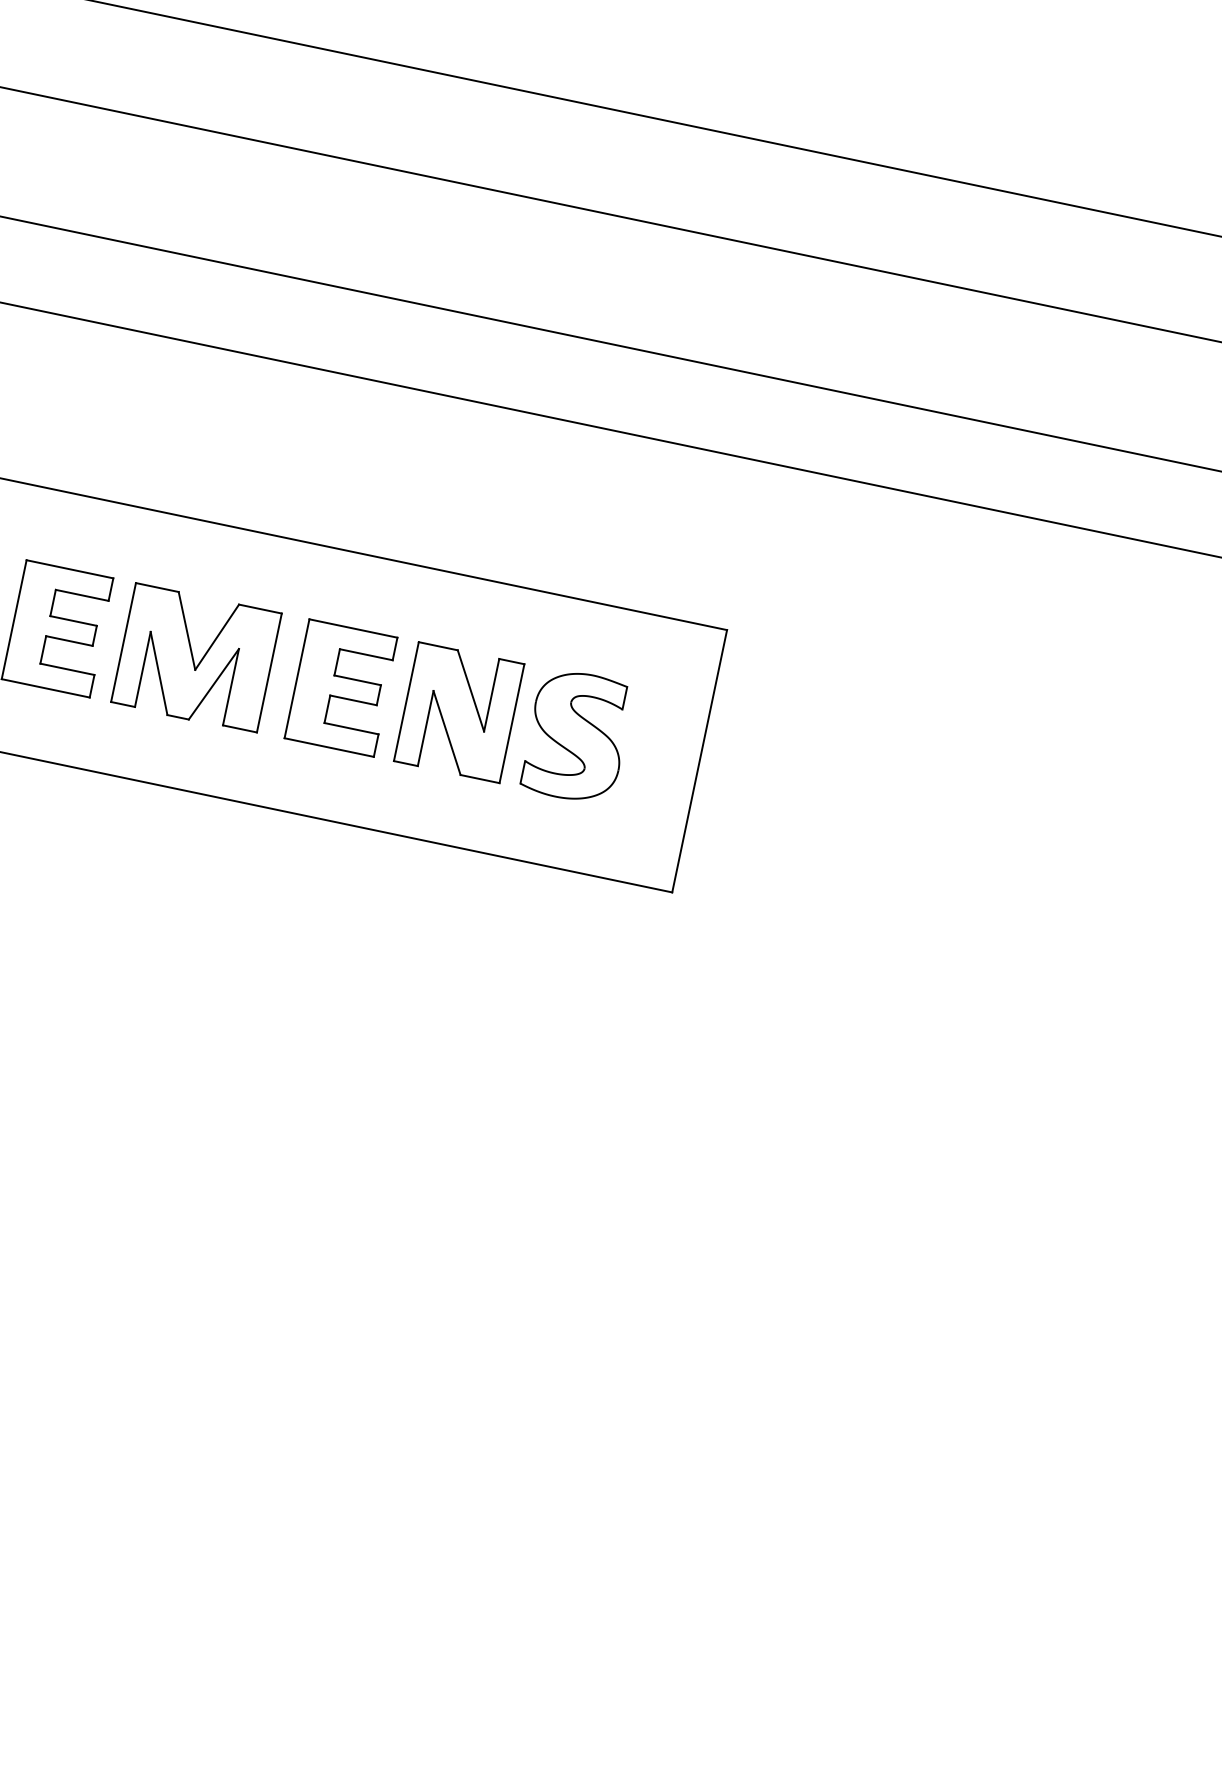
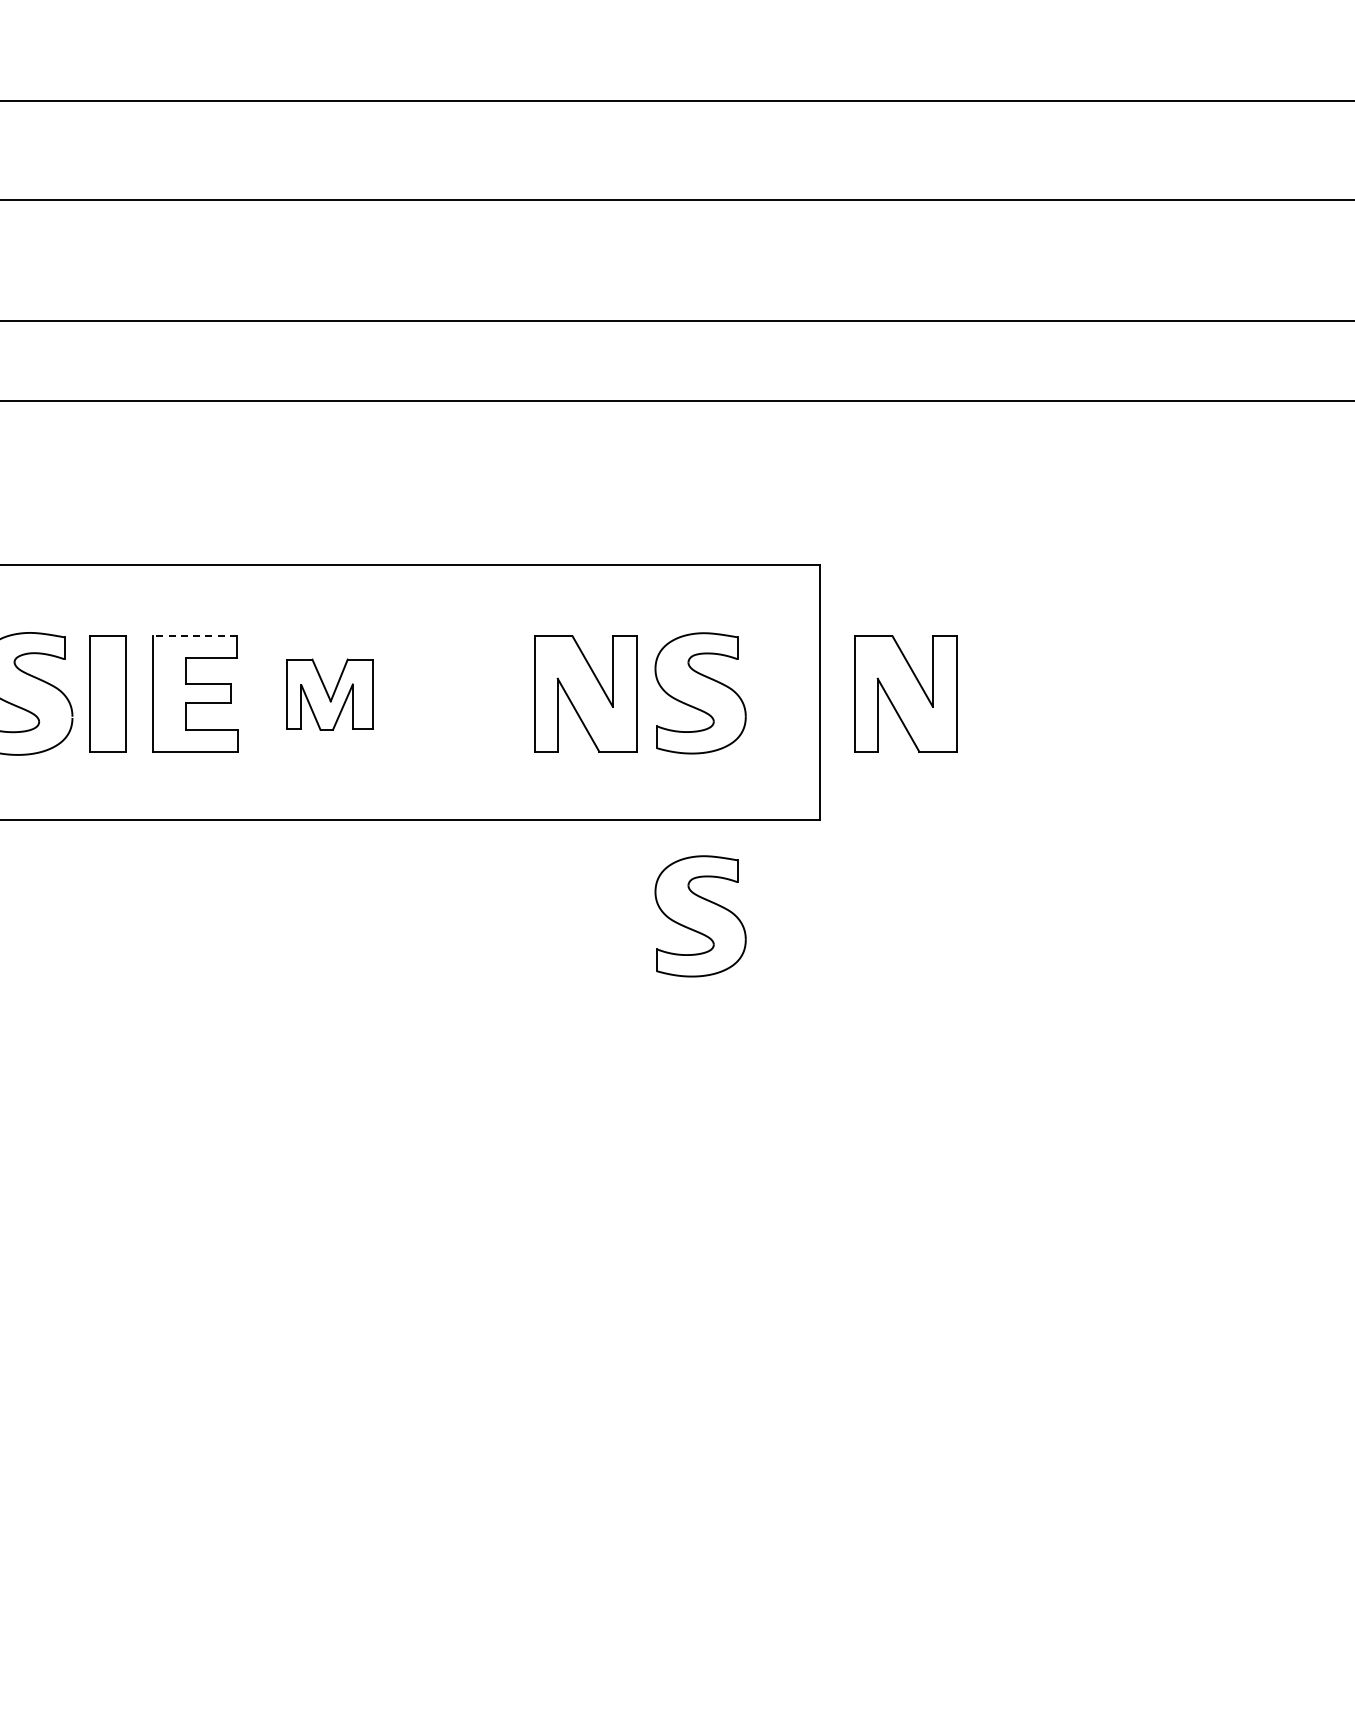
line: (69, 569) -> (194, 636), solid -> dashed
part: (195, 658) -> (329, 694), size x0.6
part: (341, 687) -> (471, 693), removed
part: (787, 780) -> (905, 693), added
part: (529, 965) -> (700, 916), added

